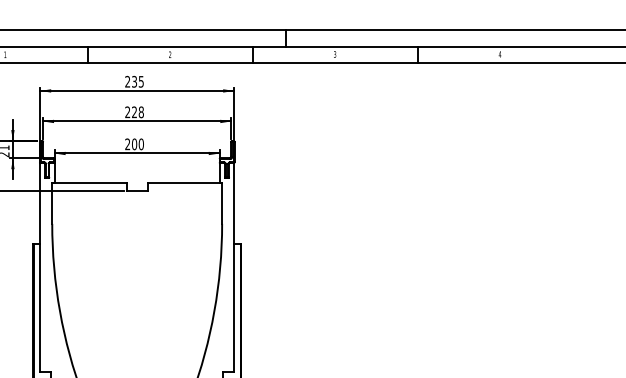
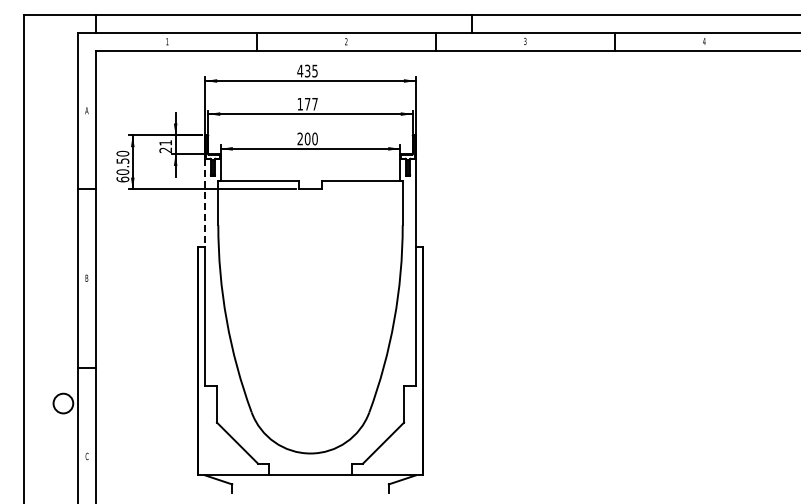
text: (127, 81) -> (300, 70), 235 -> 435
text: (134, 111) -> (307, 103), 228 -> 177
line: (40, 203) -> (205, 203), solid -> dashed

